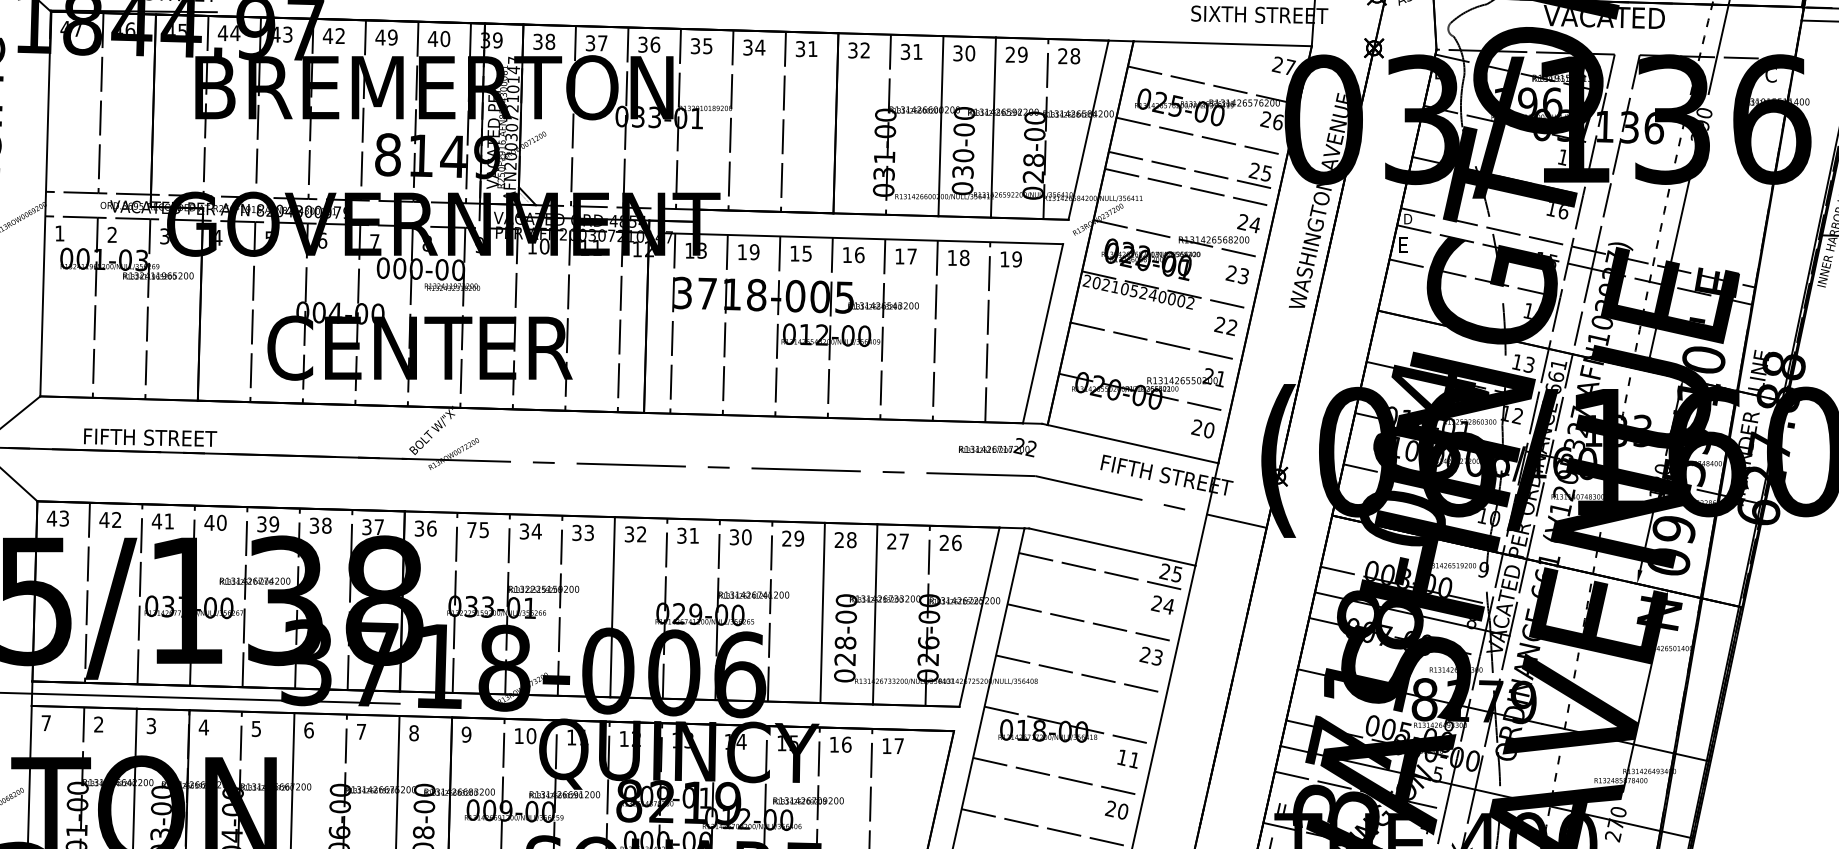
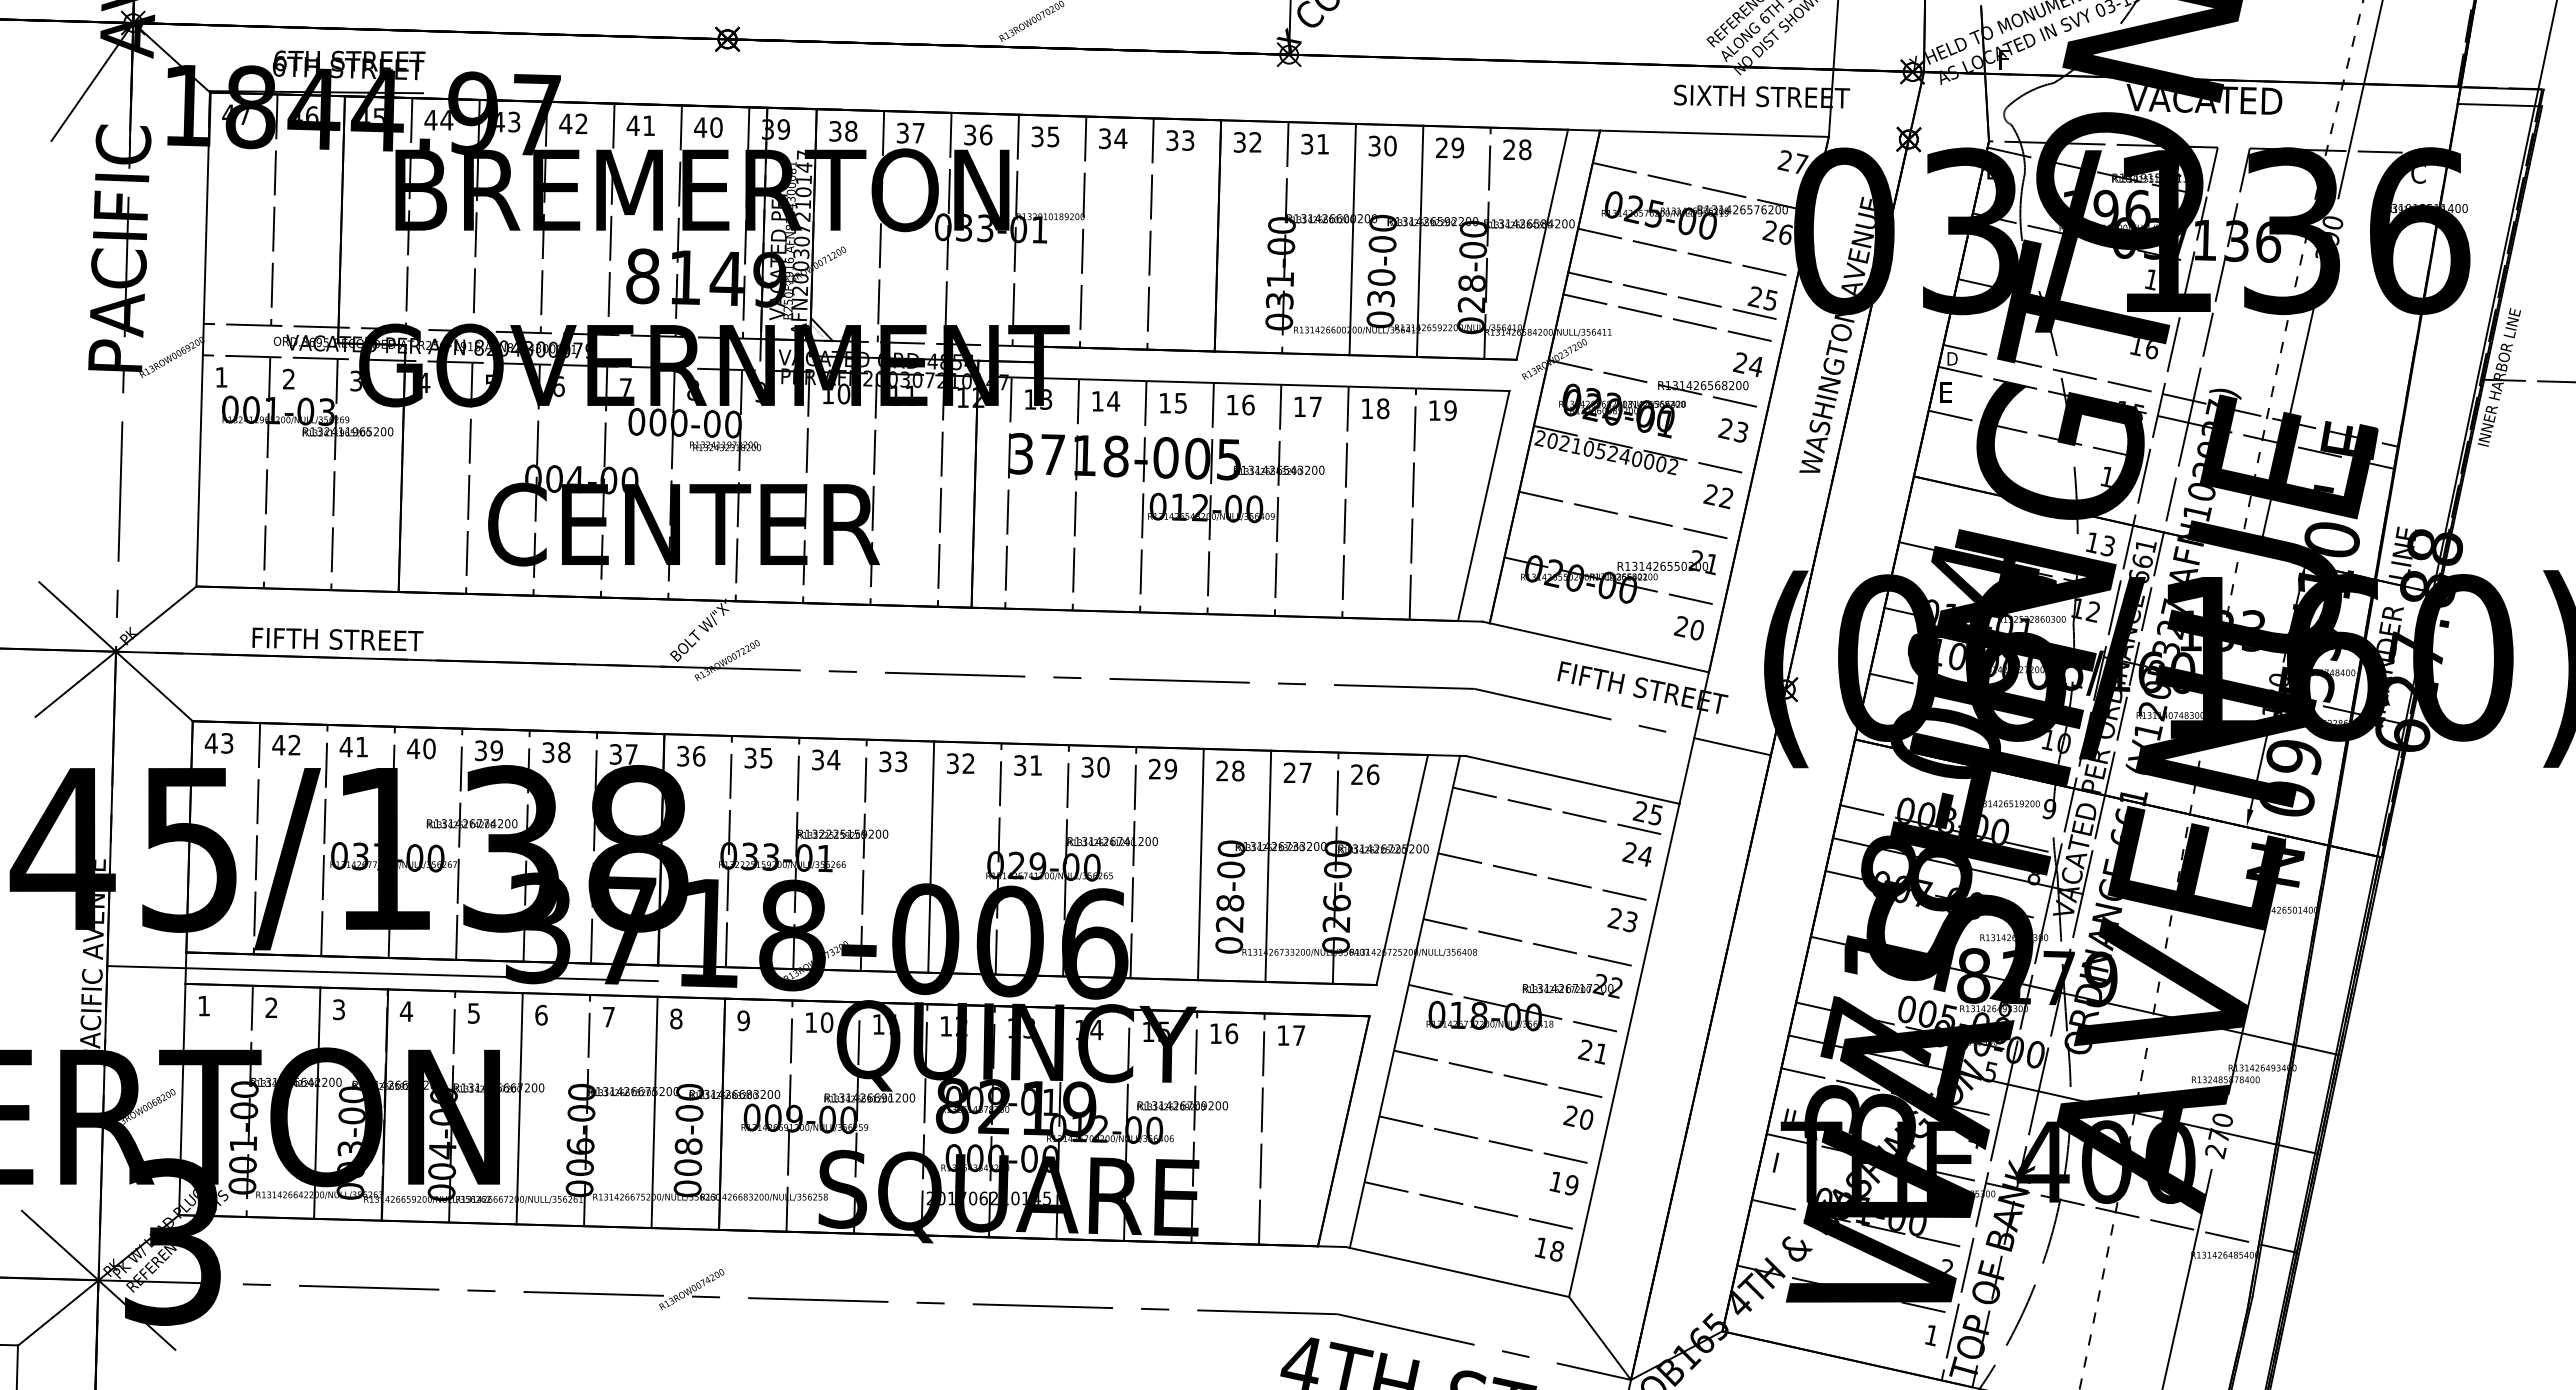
text: (392, 37) -> (648, 125), 49 -> 41
text: (813, 49) -> (1188, 140), 31 -> 33
text: (754, 252) -> (1113, 401), 19 -> 14
text: (997, 447) -> (1572, 985), moved
text: (471, 529) -> (750, 757), 75 -> 35
text: (45, 723) -> (203, 1006), 7 -> 1
text: (1121, 757) -> (1584, 1049), 11 -> 21

